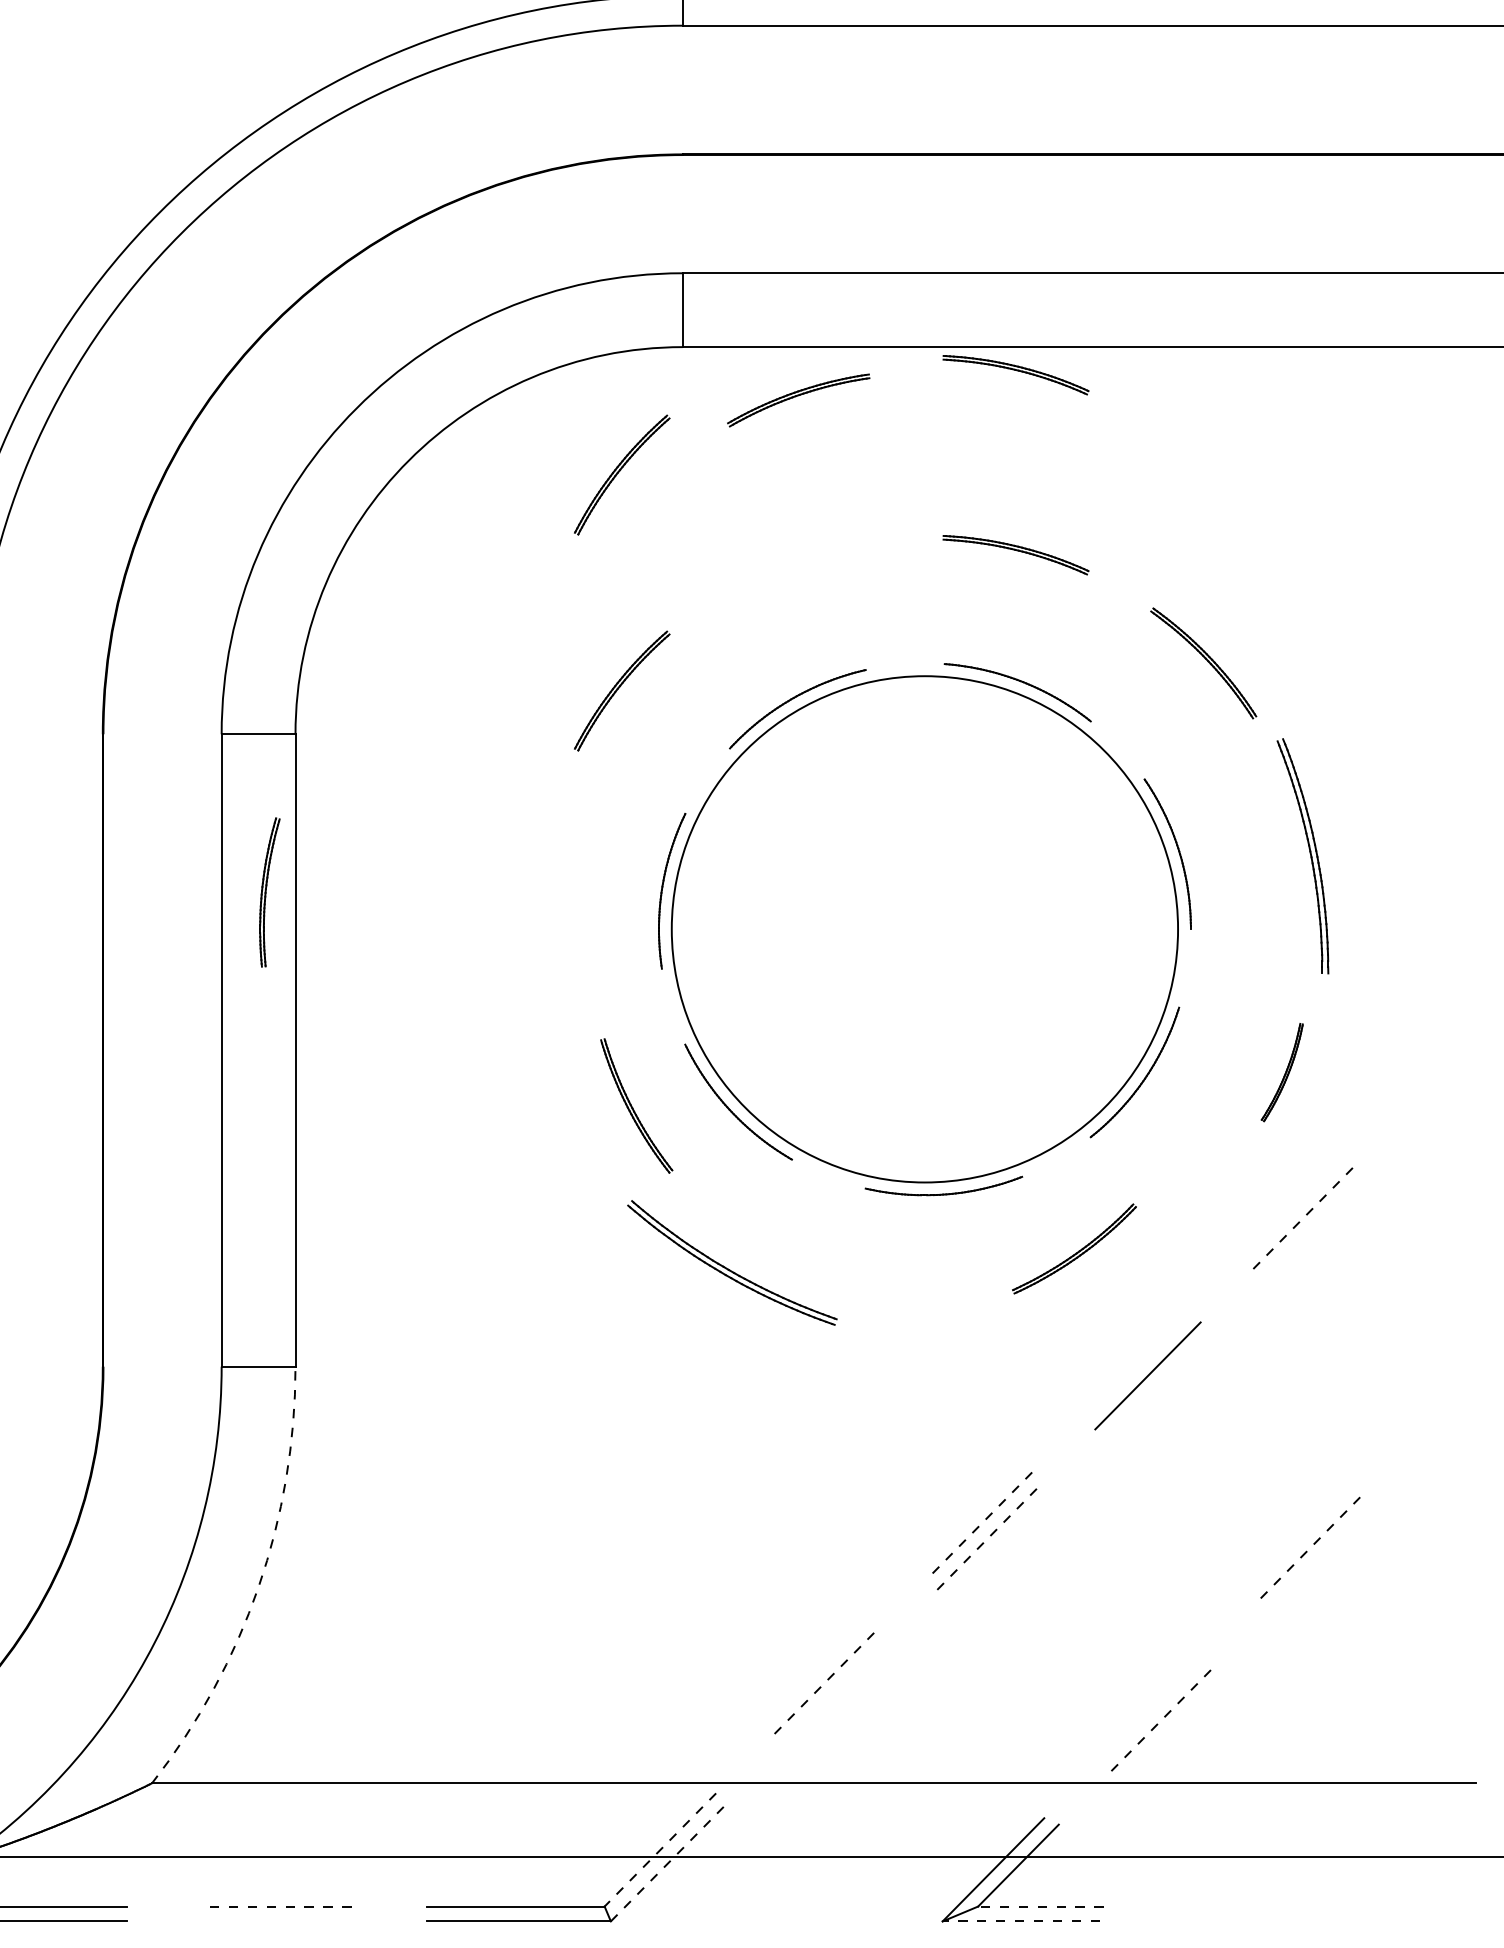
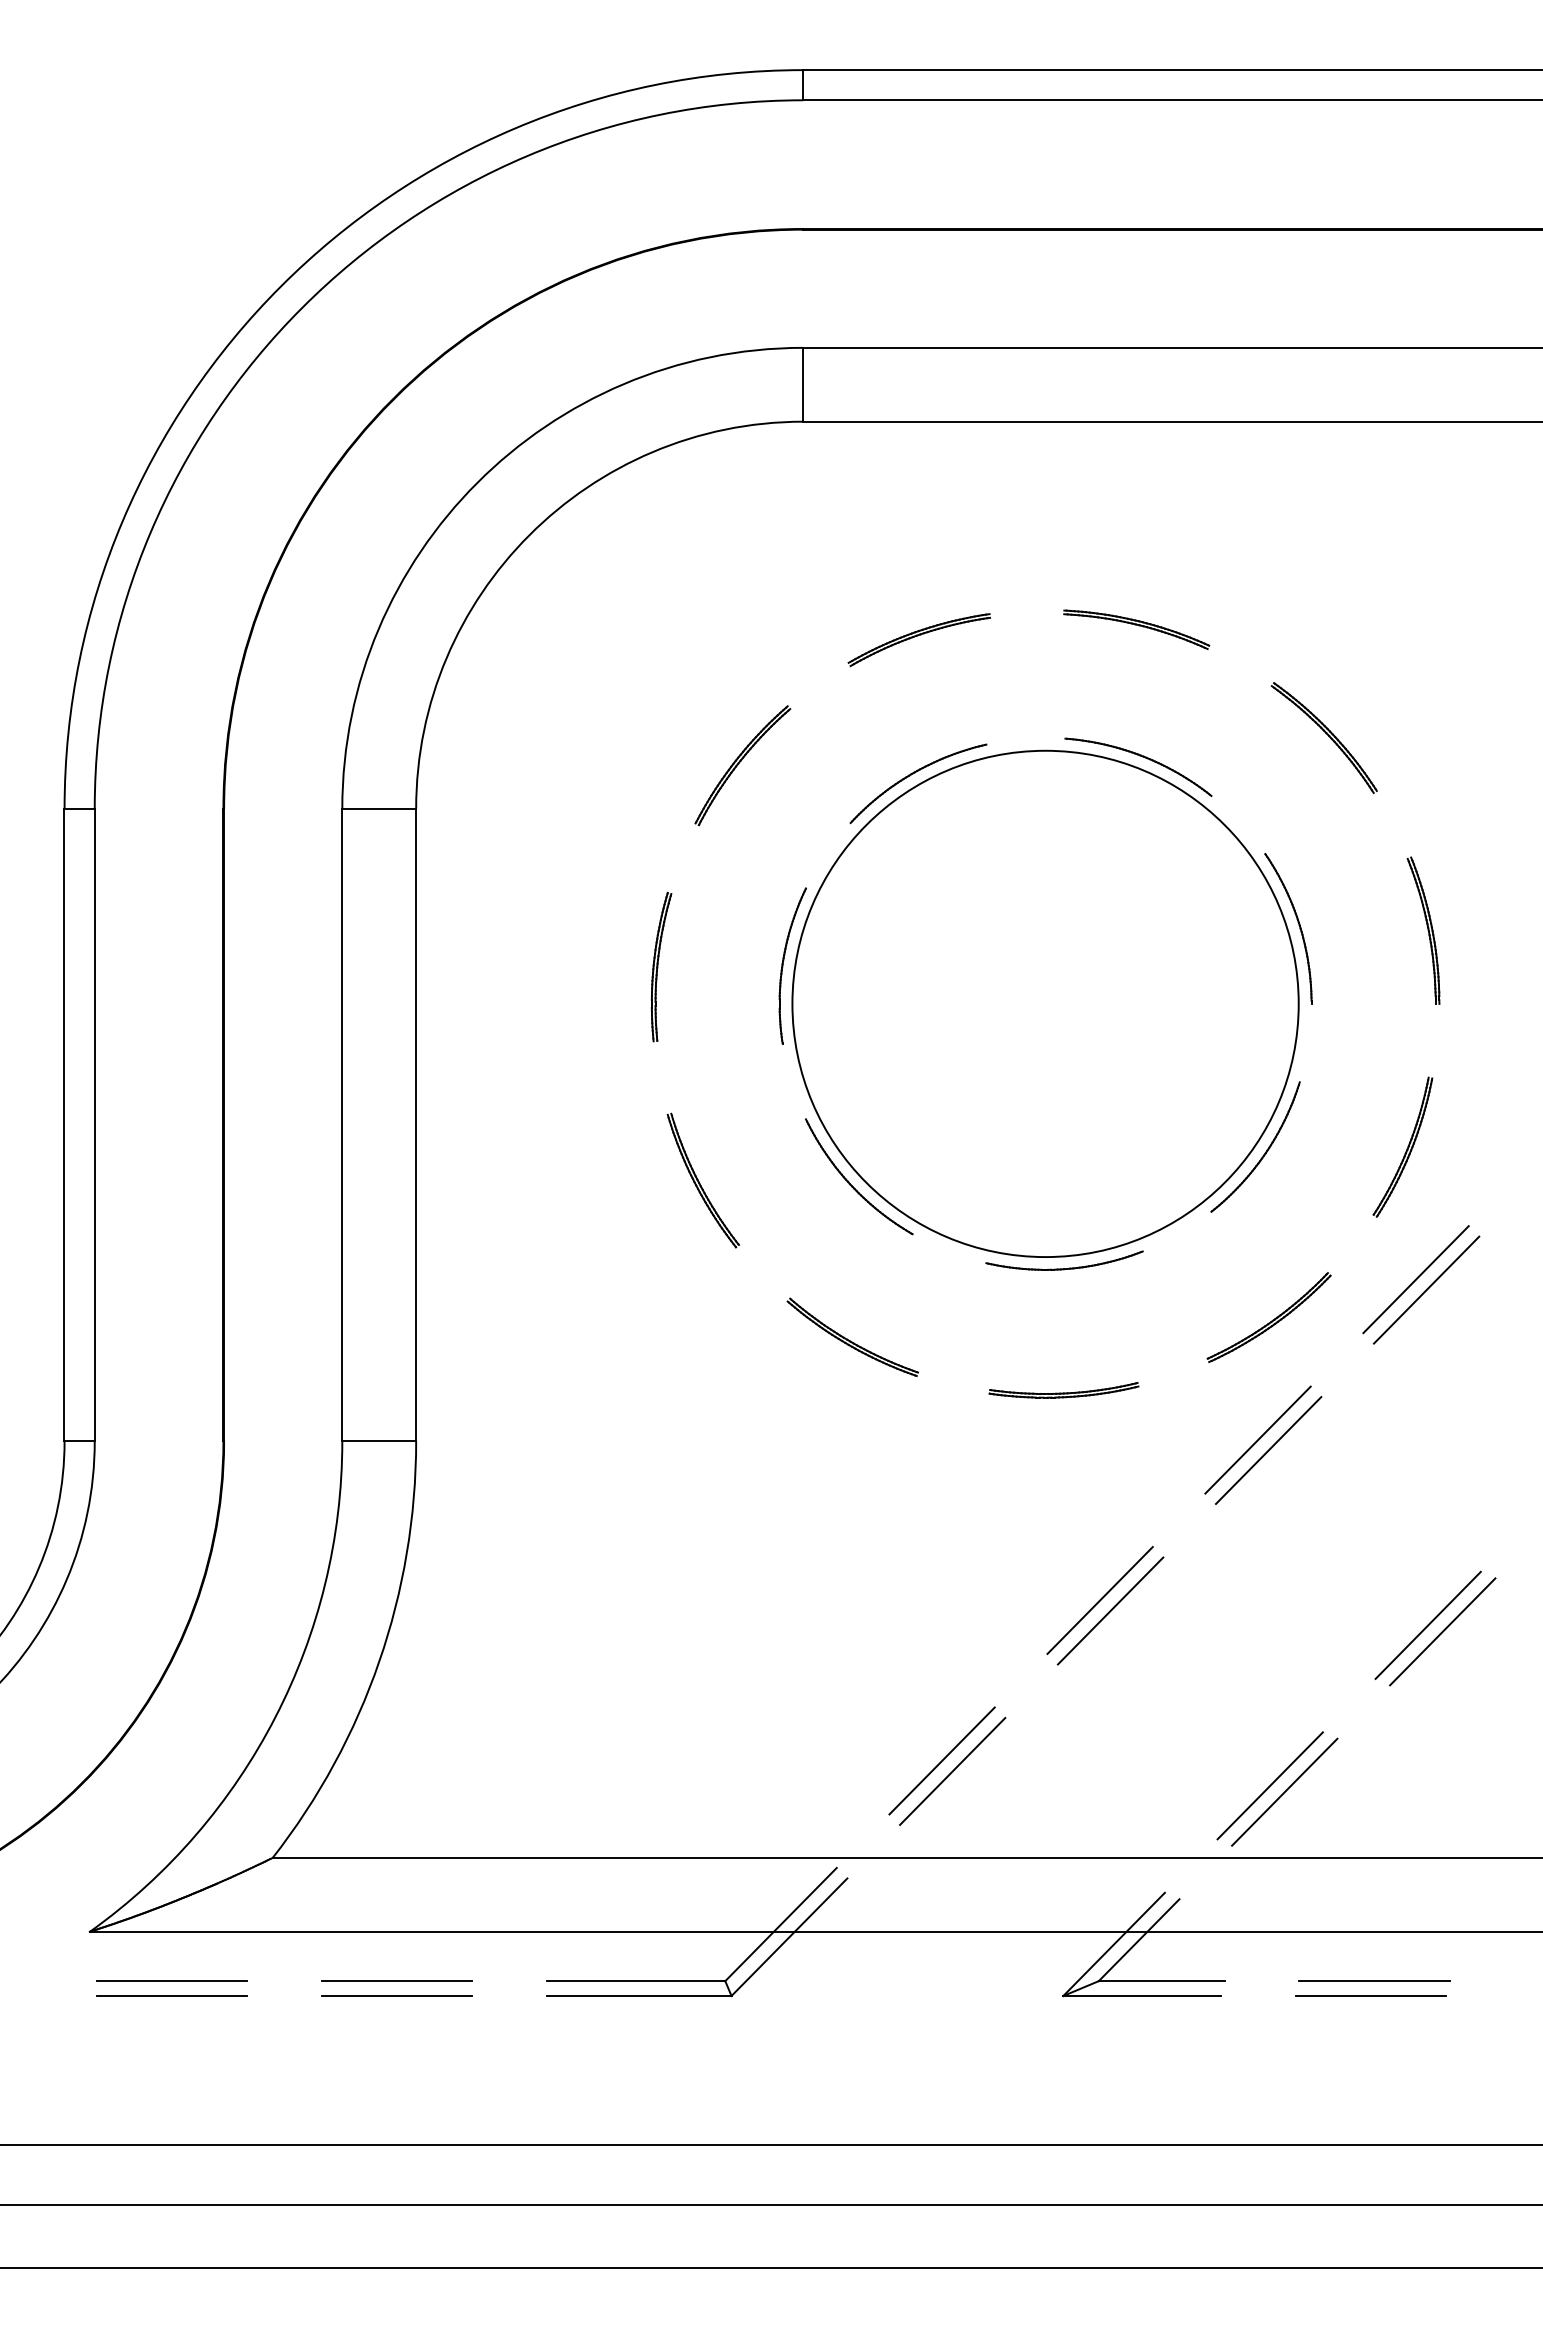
part: (1015, 374) -> (1136, 449), removed
part: (797, 400) -> (918, 640), moved
part: (621, 474) -> (742, 549), removed
part: (1302, 855) -> (1423, 930), size x0.62
part: (269, 891) -> (661, 966), moved
part: (1281, 1071) -> (1402, 1146), size x1.43
part: (635, 1105) -> (702, 1180), moved
line: (1294, 1204) -> (1415, 1279), added
line: (1305, 1214) -> (1426, 1289), dashed -> solid
part: (1073, 1248) -> (1268, 1317), moved
part: (731, 1261) -> (852, 1336), size x0.62
part: (942, 1315) -> (1063, 1390), added
line: (1136, 1364) -> (1257, 1439), added
line: (978, 1525) -> (1099, 1600), dashed -> solid
line: (989, 1535) -> (1110, 1610), dashed -> solid
line: (1306, 1550) -> (1427, 1625), dashed -> solid
line: (1321, 1556) -> (1442, 1631), added
arc: (258, 1586) -> (379, 1661), dashed -> solid
line: (820, 1686) -> (941, 1761), dashed -> solid
line: (831, 1695) -> (952, 1770), added
line: (1148, 1710) -> (1269, 1785), added
line: (1164, 1716) -> (1285, 1791), dashed -> solid
line: (659, 1849) -> (780, 1924), dashed -> solid
line: (668, 1862) -> (789, 1937), dashed -> solid
line: (275, 1906) -> (396, 1981), dashed -> solid
line: (1040, 1906) -> (1161, 1981), dashed -> solid
line: (1253, 1906) -> (1374, 1981), added
line: (276, 1920) -> (397, 1995), added
line: (1020, 1920) -> (1141, 1995), dashed -> solid
line: (1249, 1920) -> (1370, 1995), added

